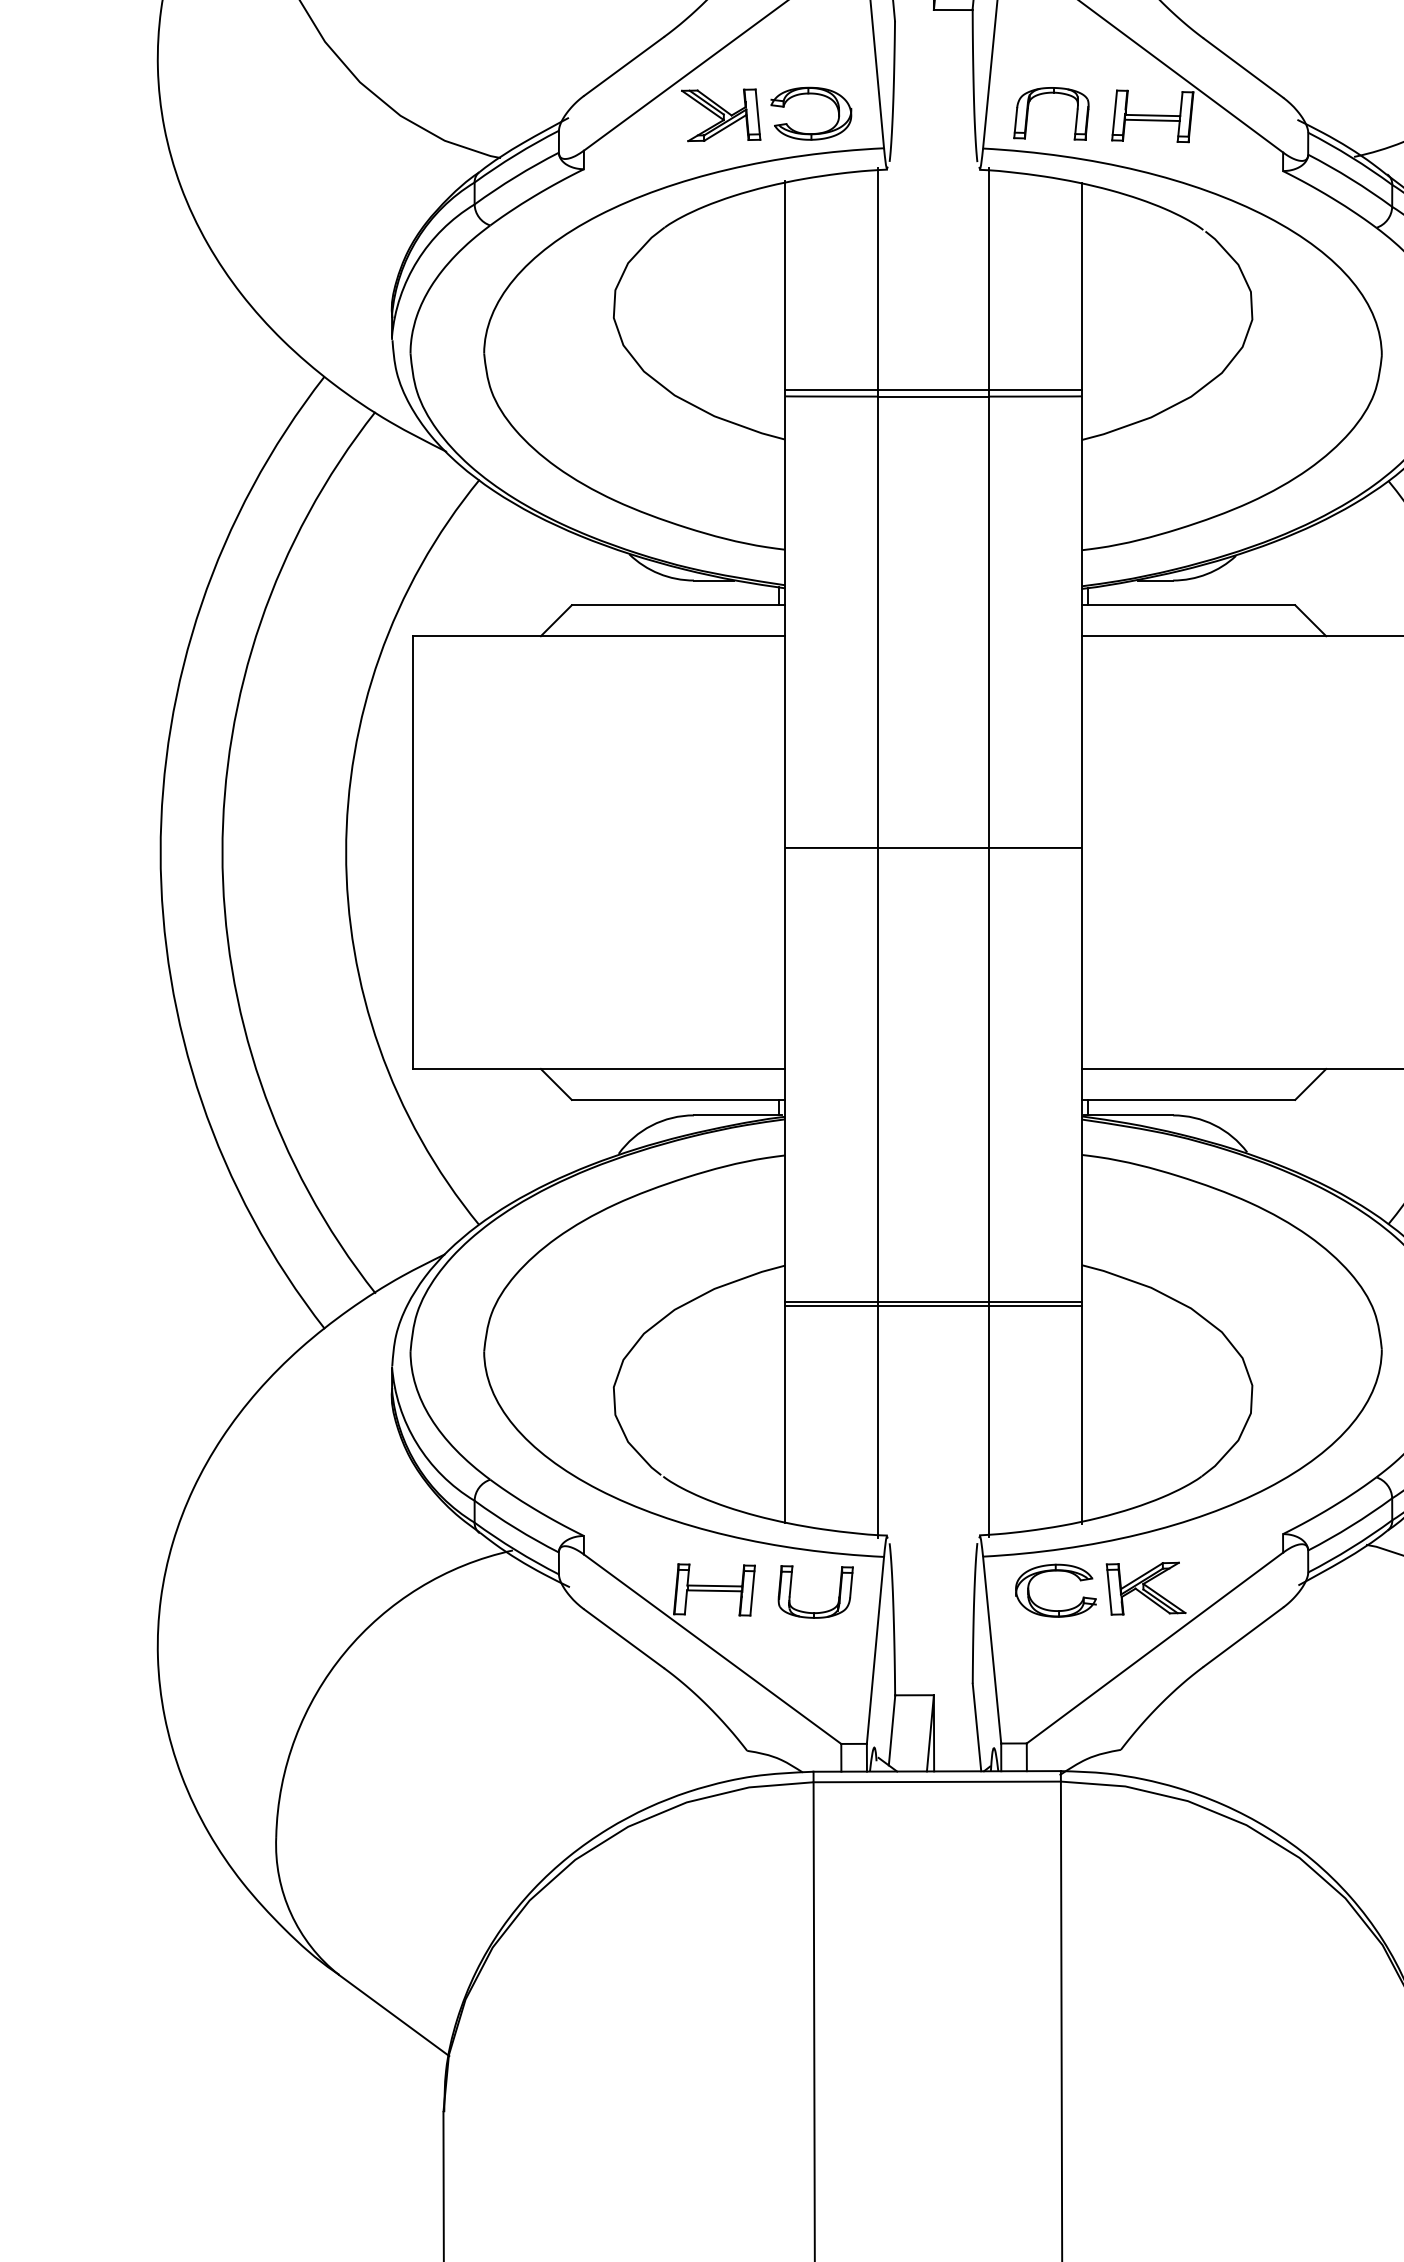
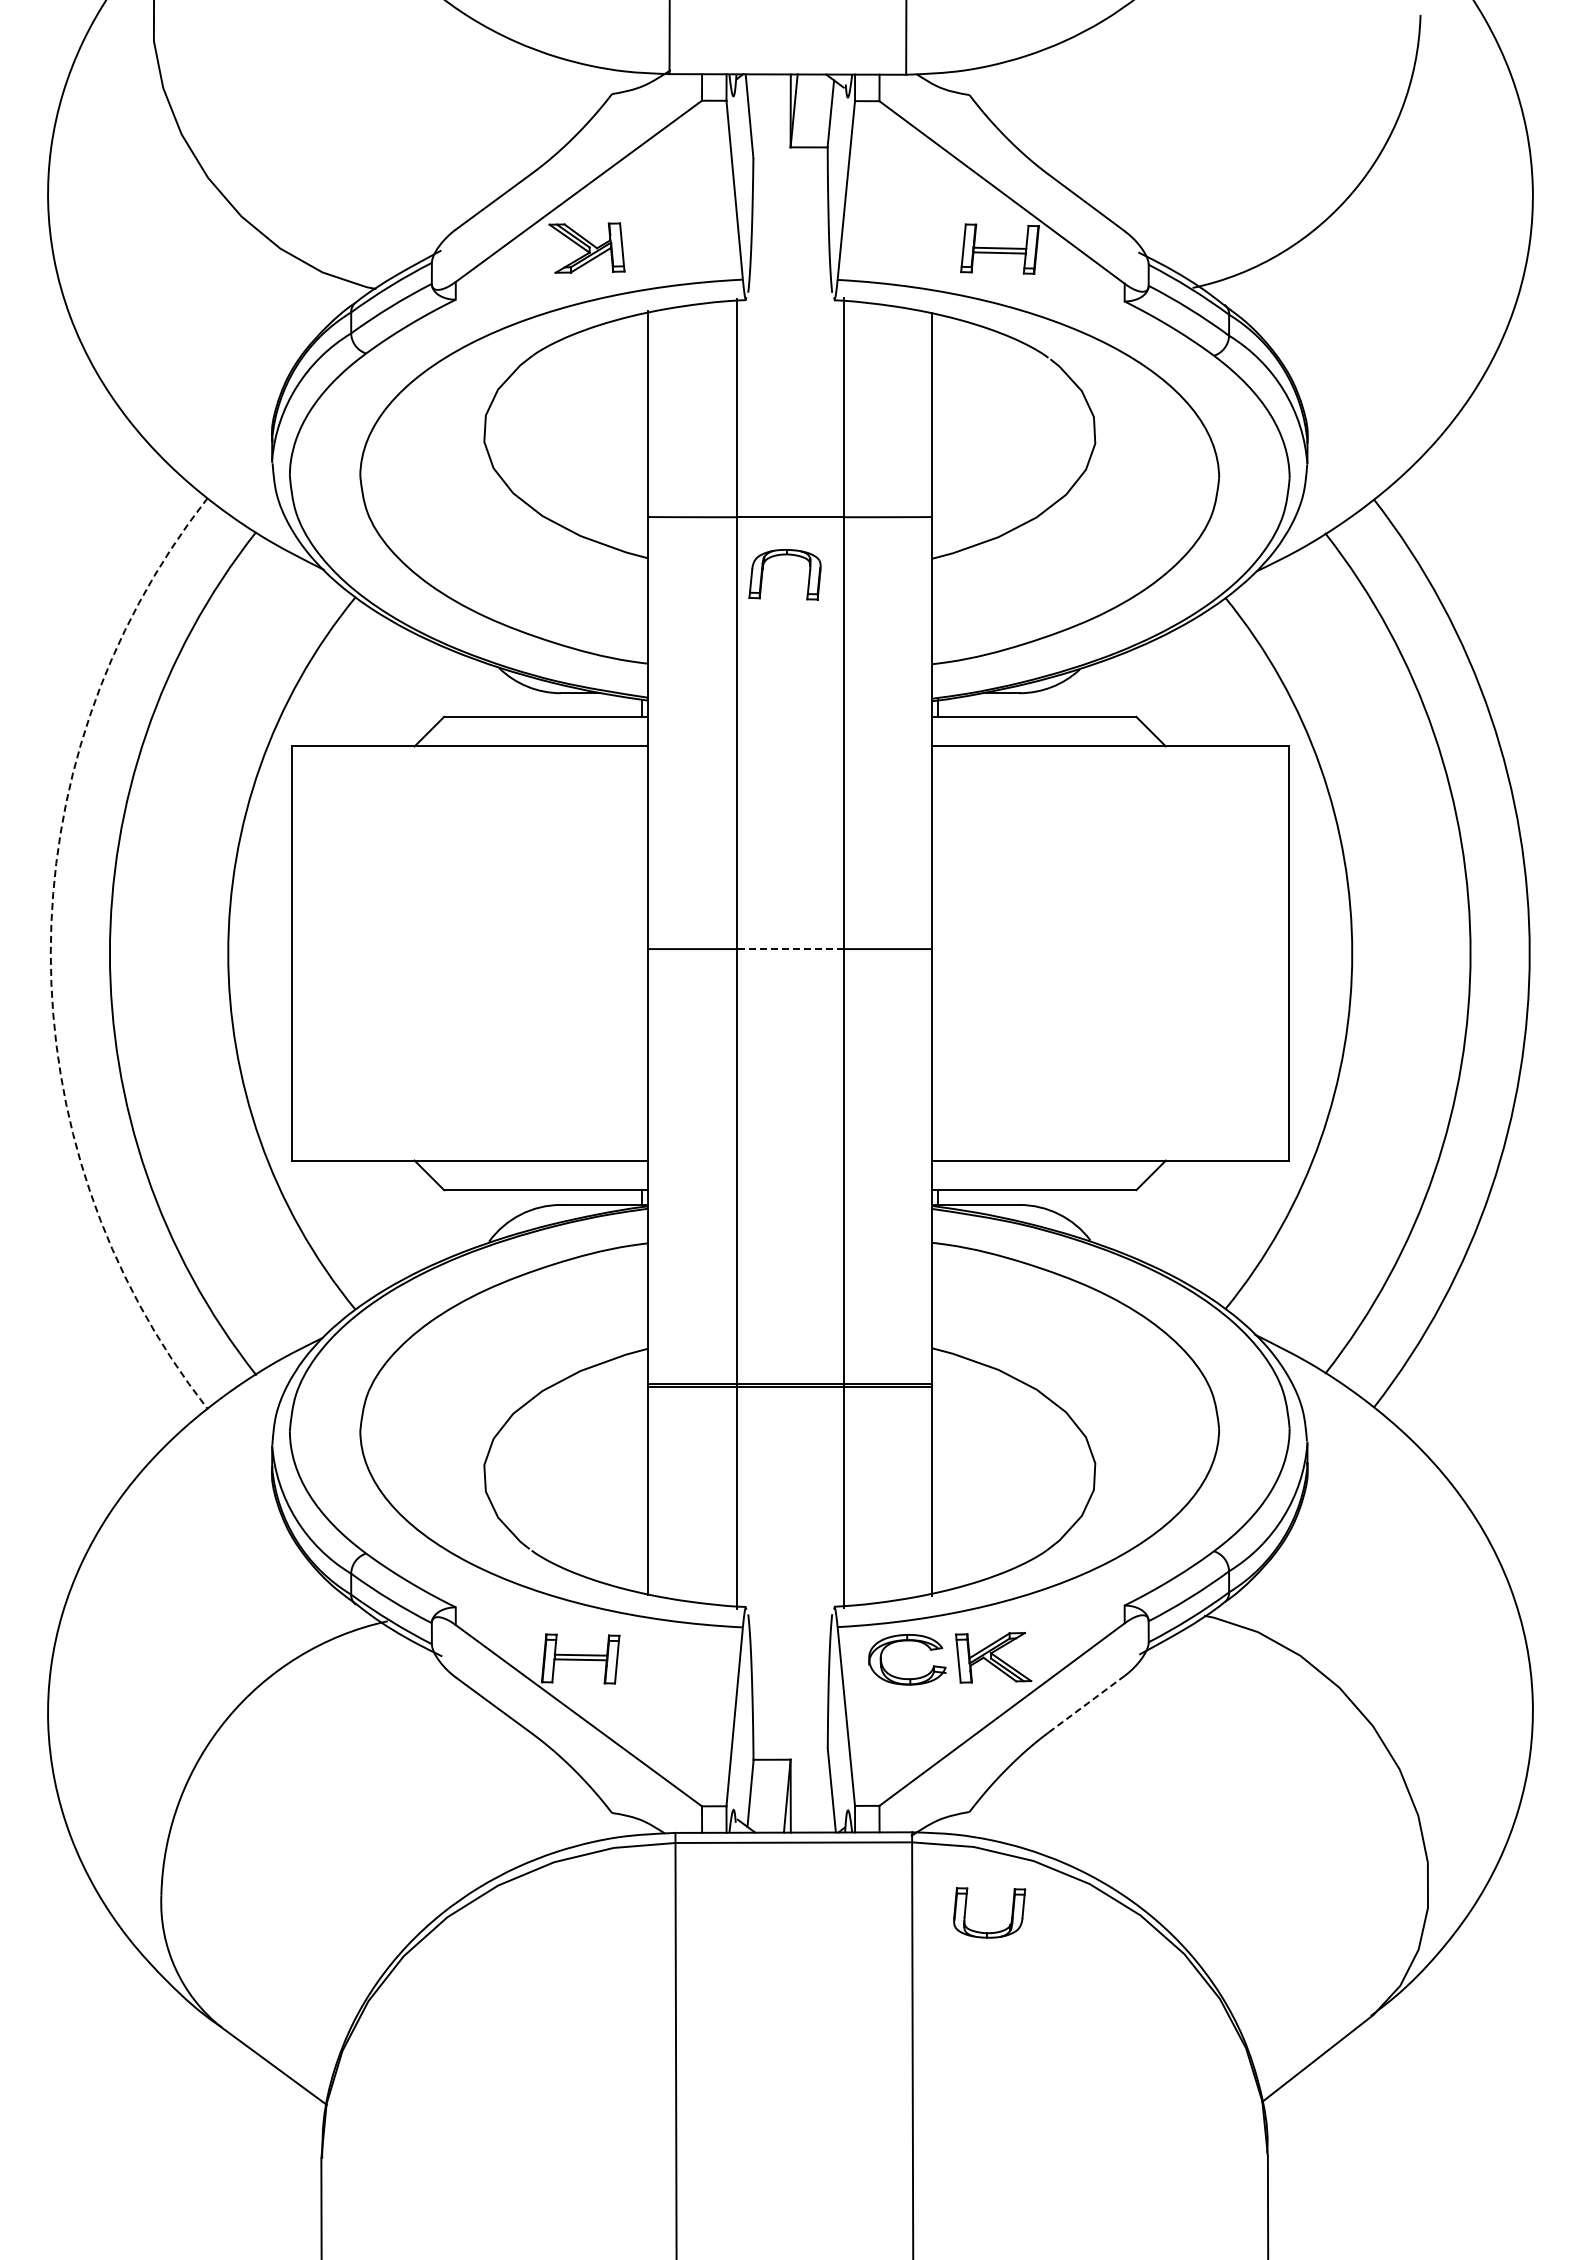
part: (1050, 93) -> (784, 555), moved
part: (811, 94) -> (673, 228), removed
line: (933, 390) -> (790, 511), removed
line: (932, 848) -> (789, 949), solid -> dashed
arc: (160, 852) -> (50, 953), solid -> dashed
part: (820, 1611) -> (994, 1931), moved
line: (1244, 1636) -> (1087, 1703), solid -> dashed

